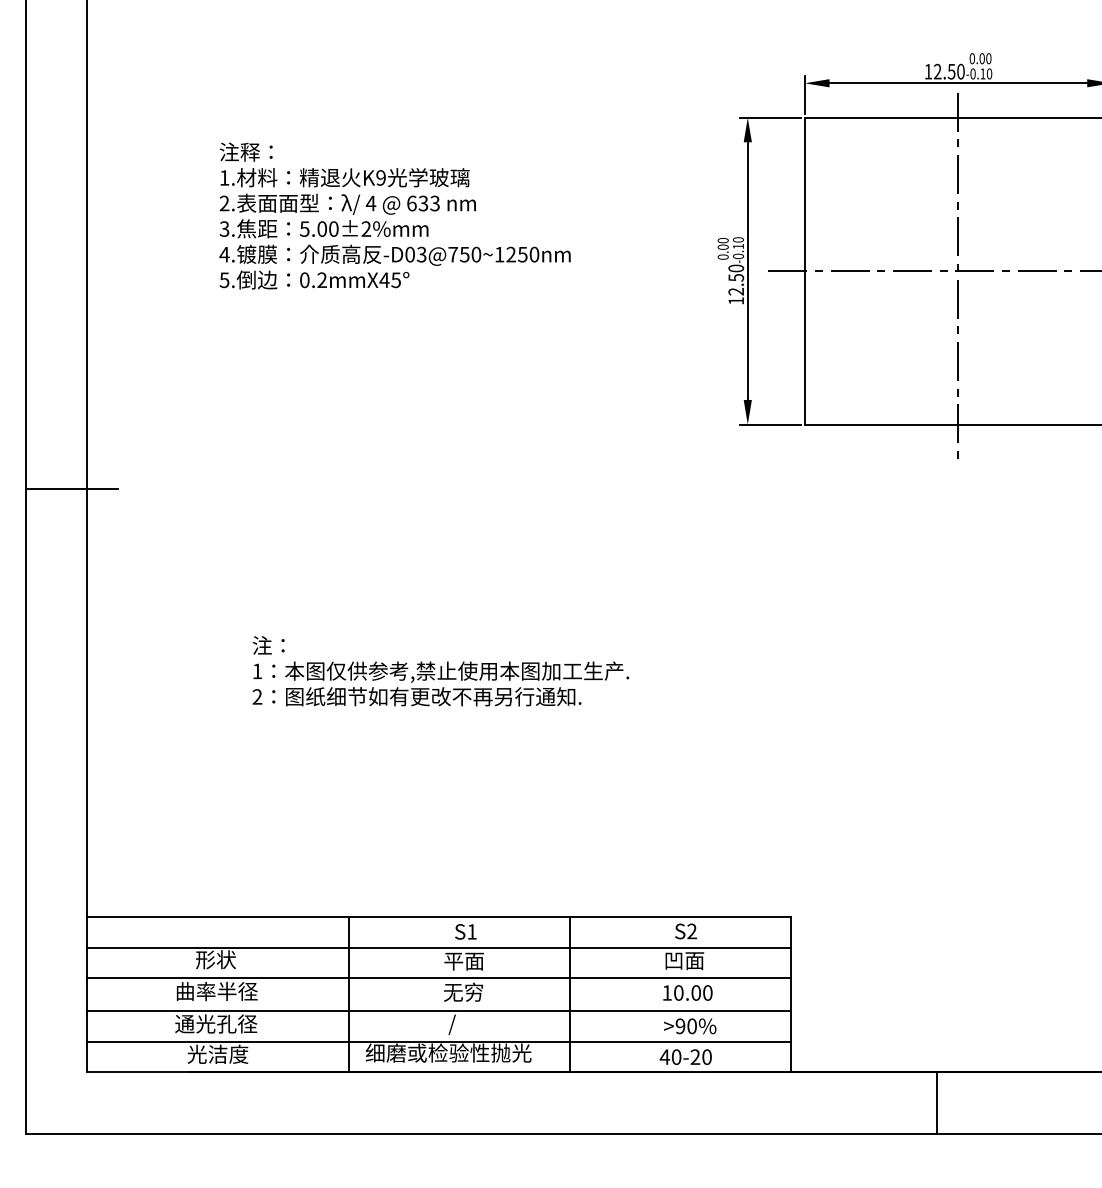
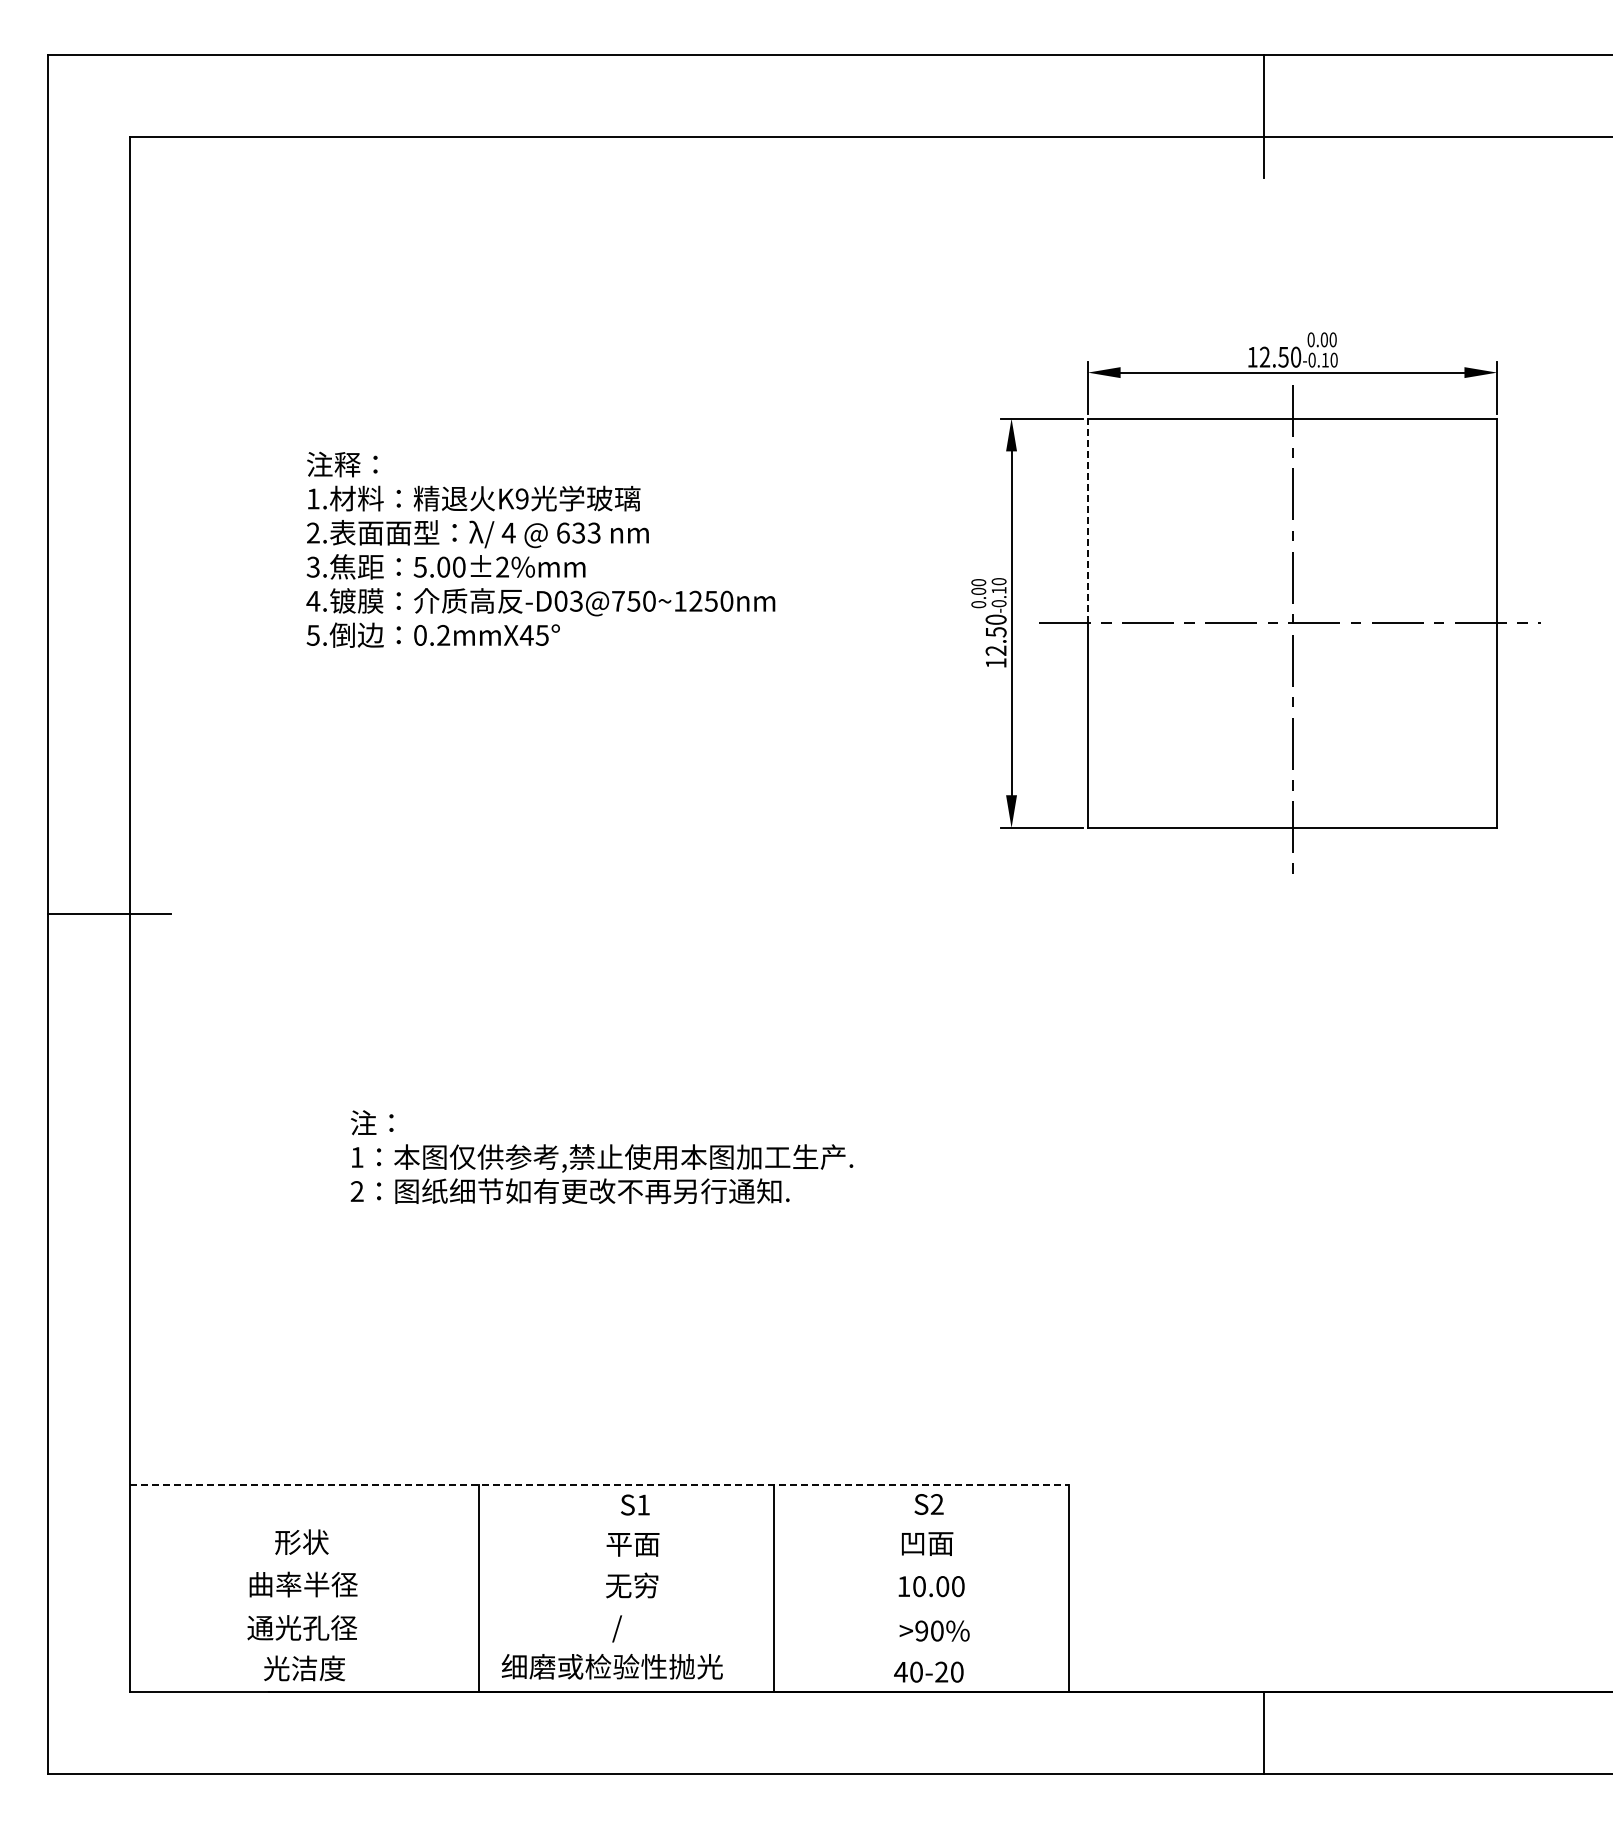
line: (804, 194) -> (1087, 520), solid -> dashed
line: (439, 916) -> (599, 1484), solid -> dashed
line: (439, 947) -> (599, 1525), removed
line: (439, 977) -> (599, 1566), removed
line: (439, 1010) -> (599, 1610), removed
line: (439, 1041) -> (599, 1651), removed

